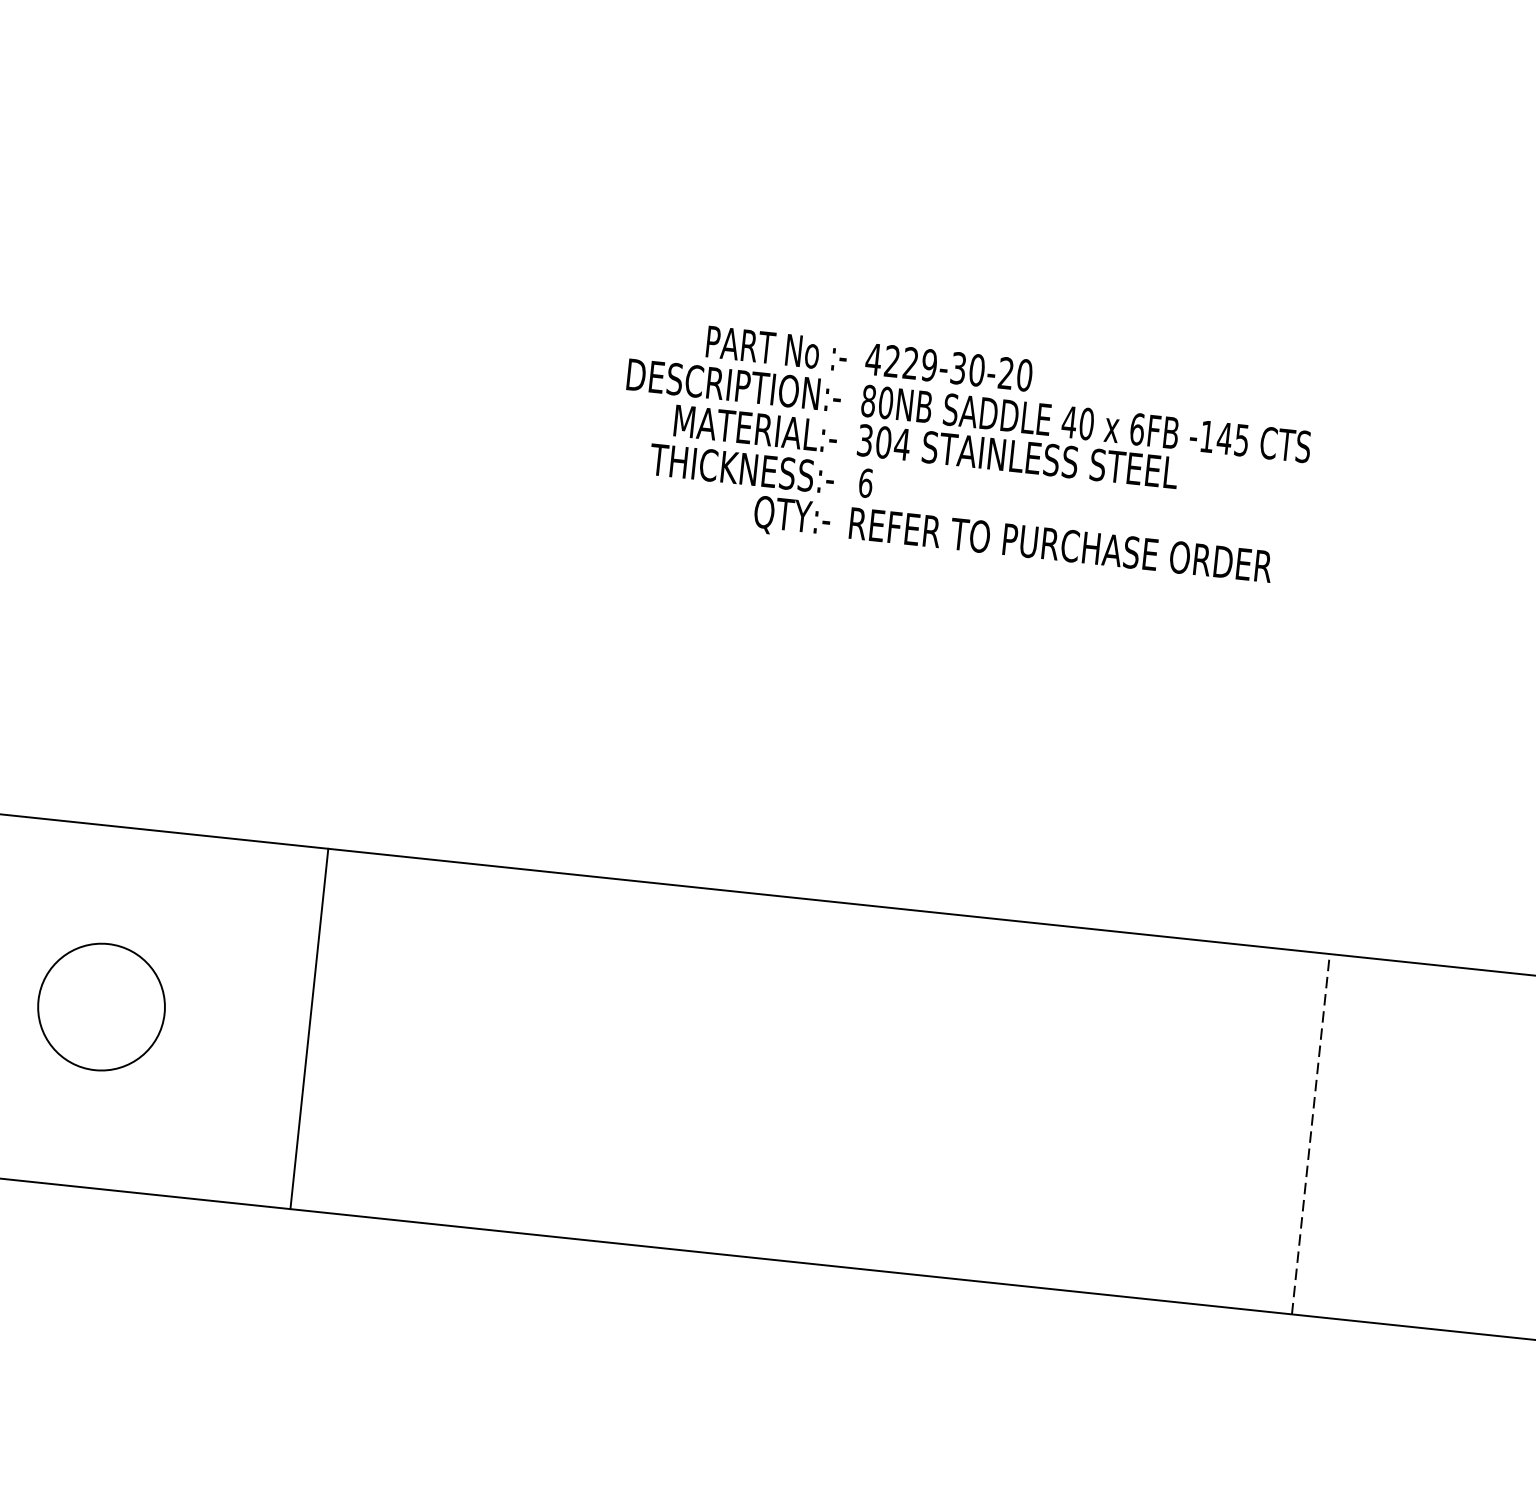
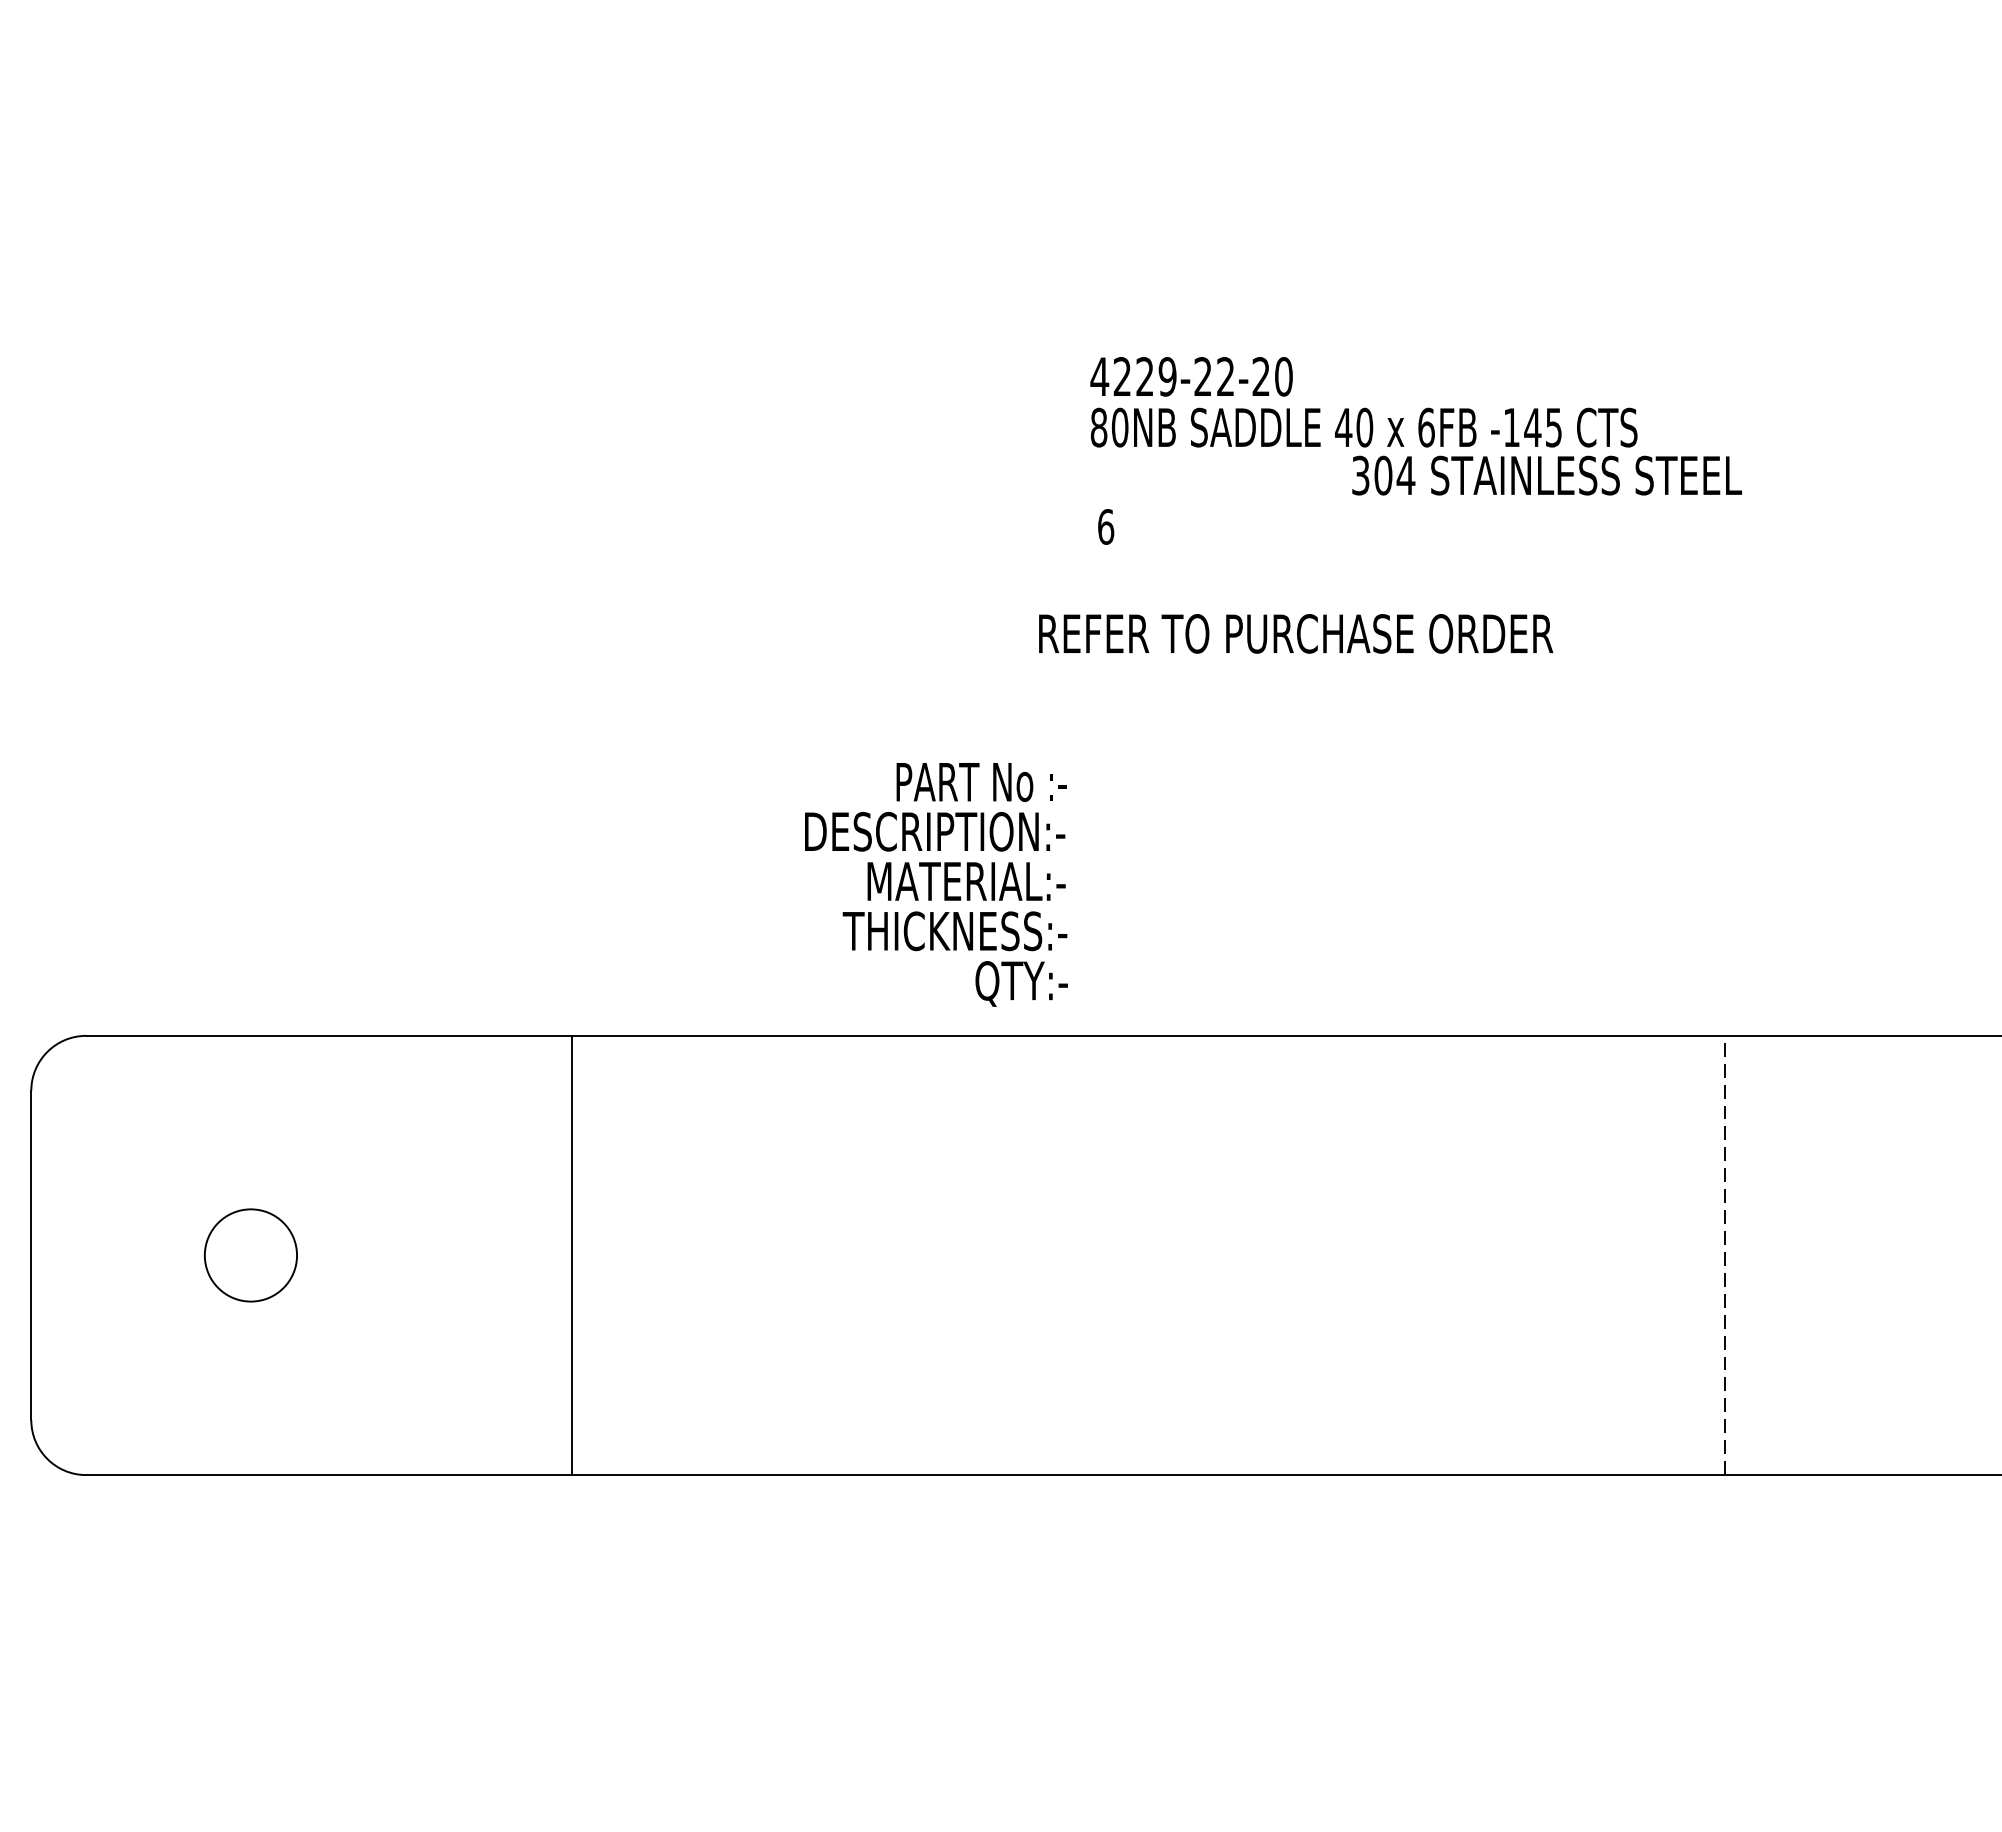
text: (967, 369) -> (1214, 376), 4229-30-20 -> 4229-22-20
text: (731, 428) -> (936, 884), moved
text: (1018, 456) -> (1547, 475), moved
text: (1061, 544) -> (1296, 633), moved
circle: (101, 1007) -> (250, 1255), size x0.6
line: (309, 1029) -> (572, 1255), moved

